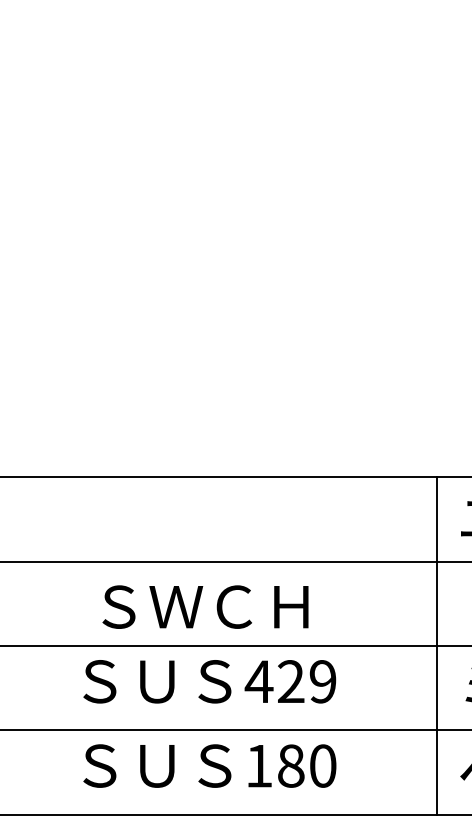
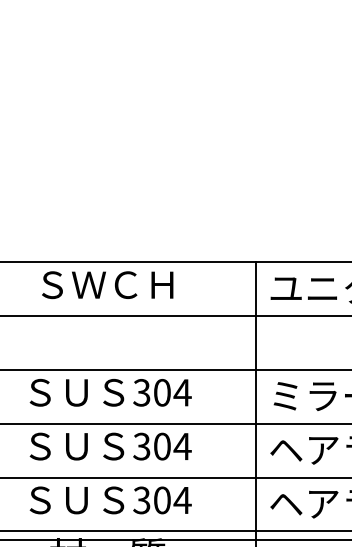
text: (205, 607) -> (107, 285), moved
text: (289, 681) -> (161, 392), 429 -> 304
text: (291, 765) -> (162, 446), 180 -> 304

